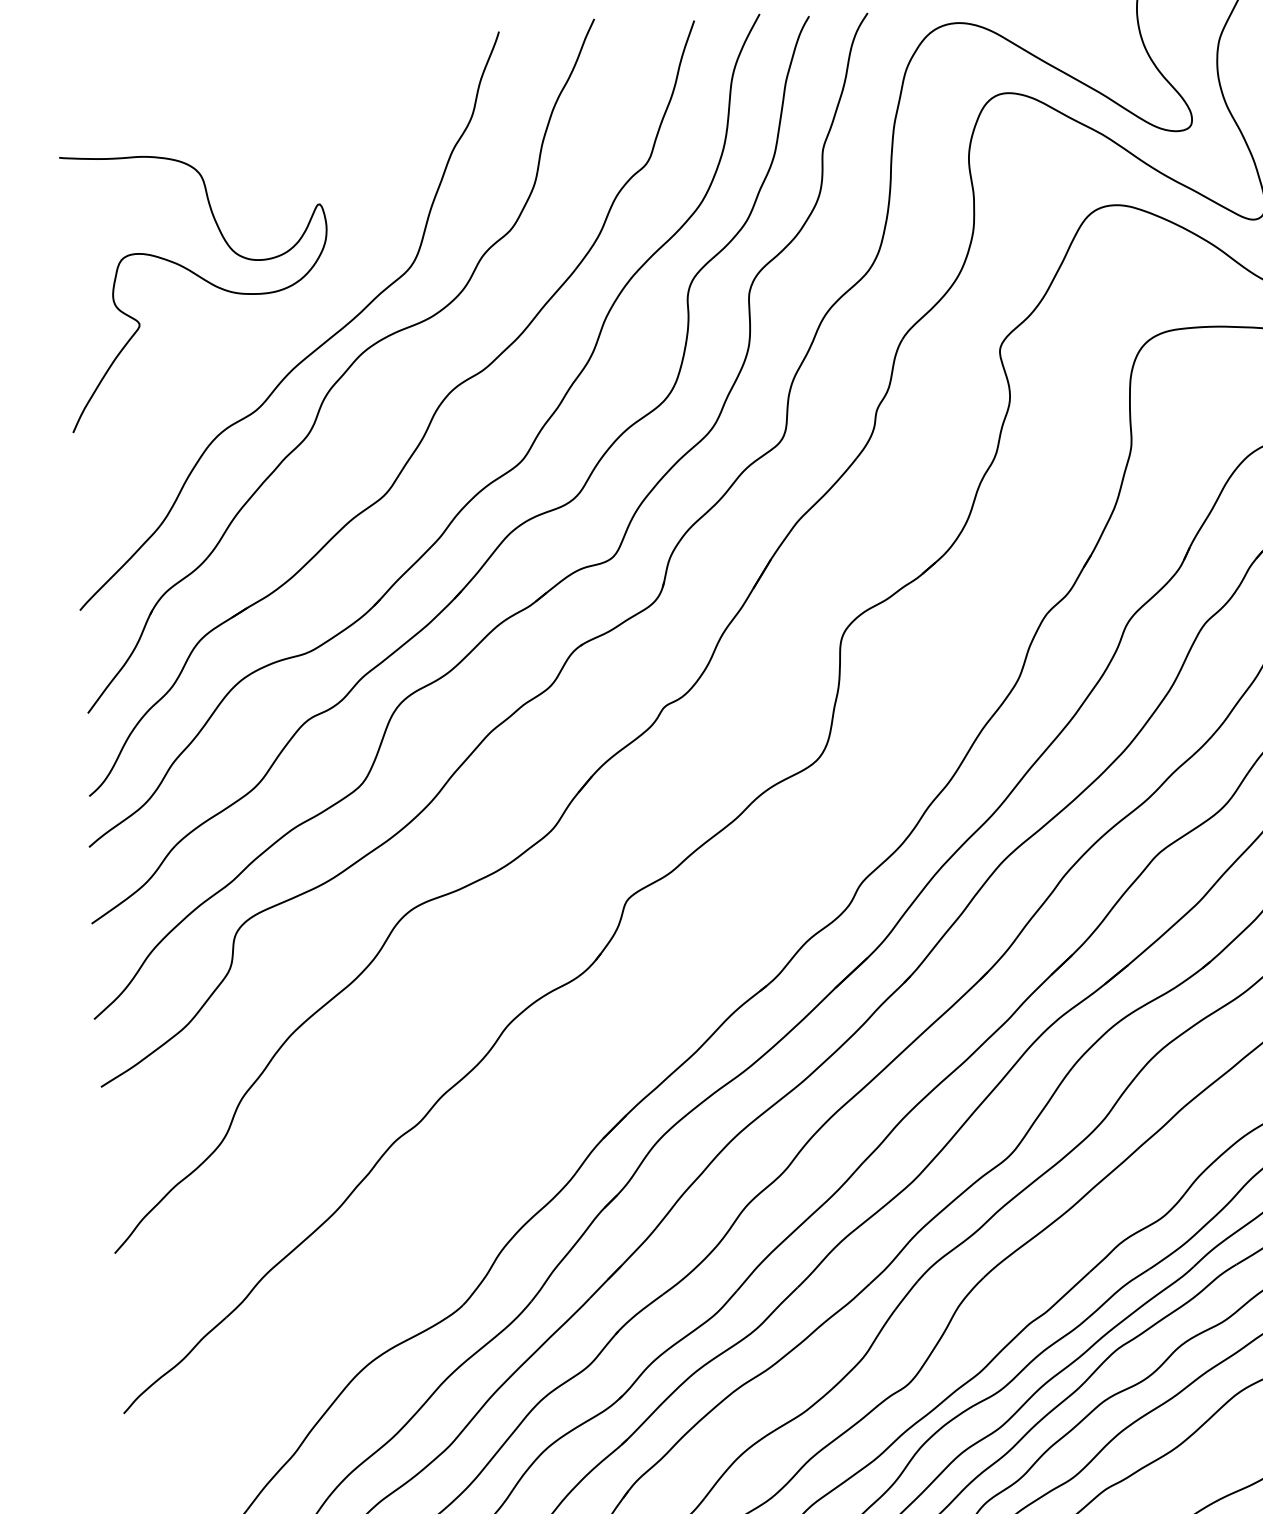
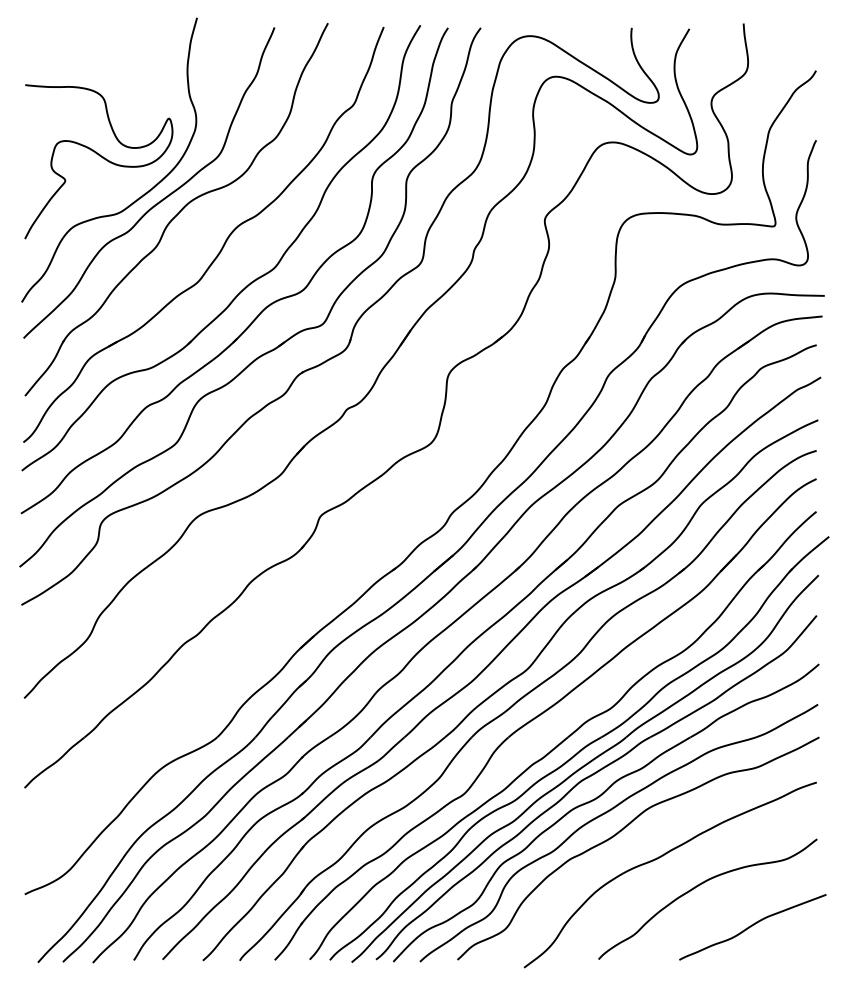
curve: (270, 349) -> (137, 198), added

